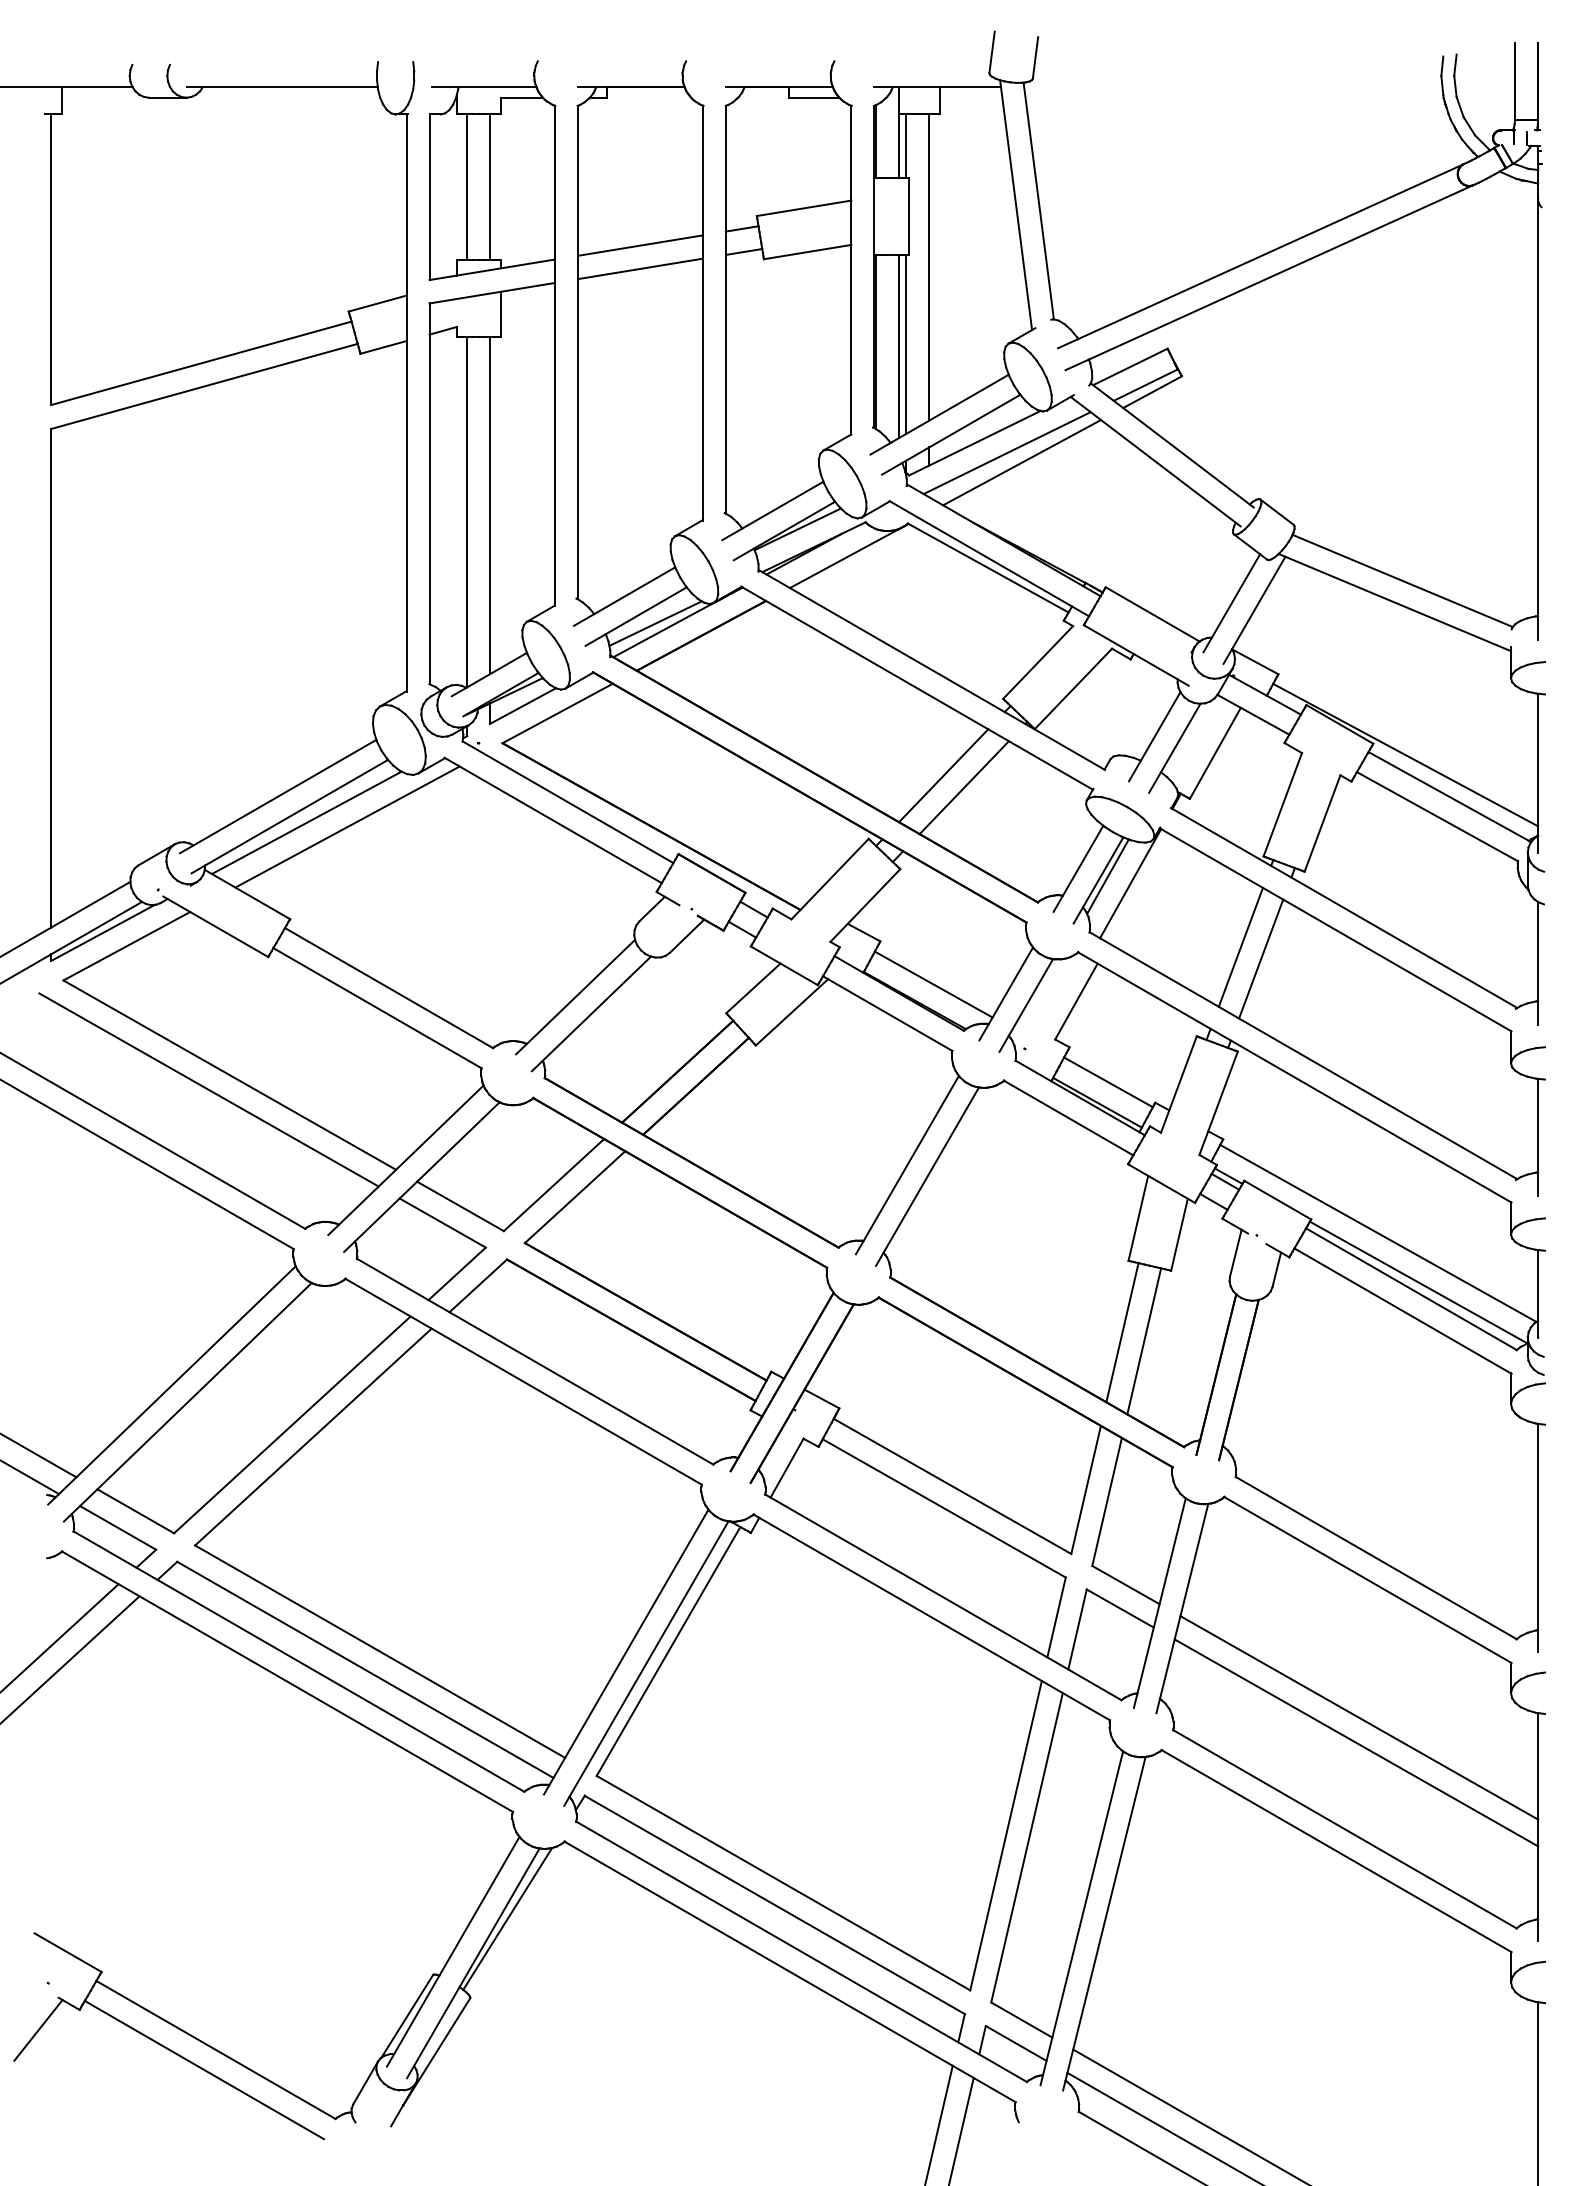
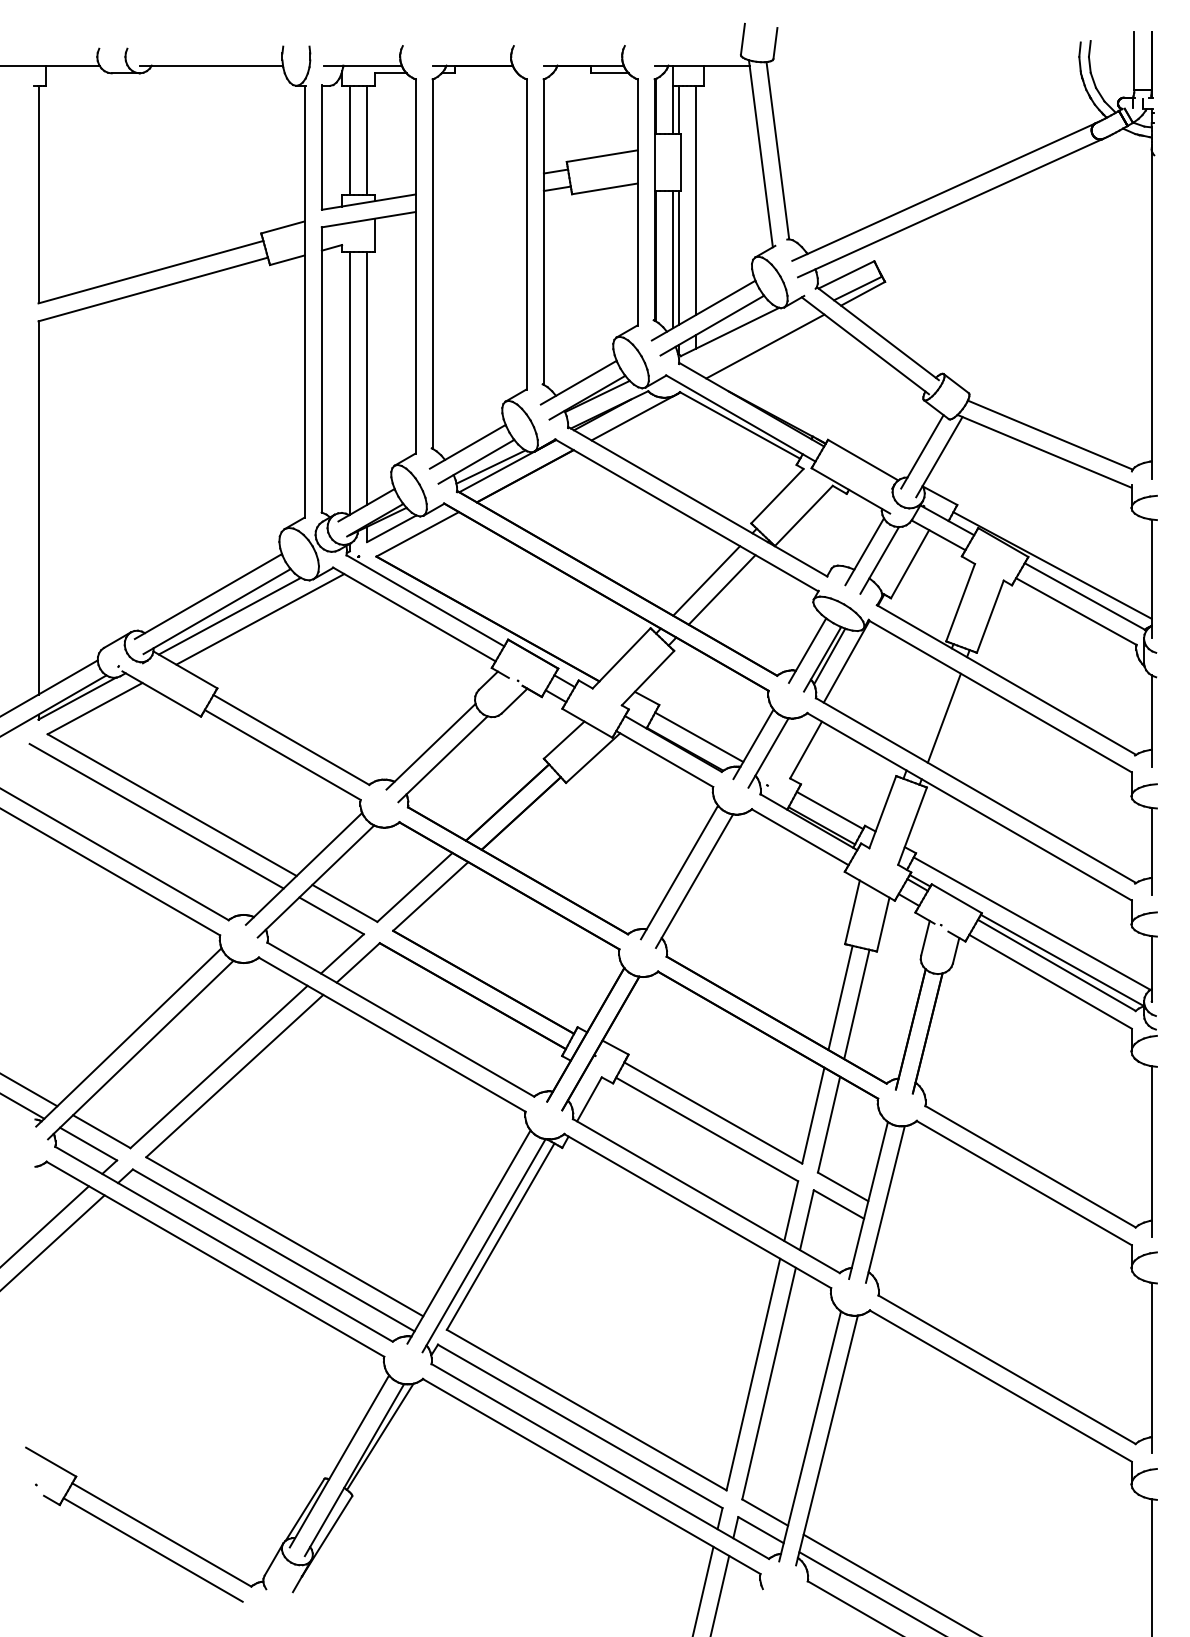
line: (640, 245) -> (479, 183), removed
line: (640, 268) -> (479, 201), removed
line: (1006, 453) -> (753, 339), removed
line: (1240, 946) -> (928, 708), removed
line: (1359, 1717) -> (1018, 1286), removed
line: (1356, 1742) -> (1015, 1304), removed
line: (38, 2030) -> (28, 1520), removed

